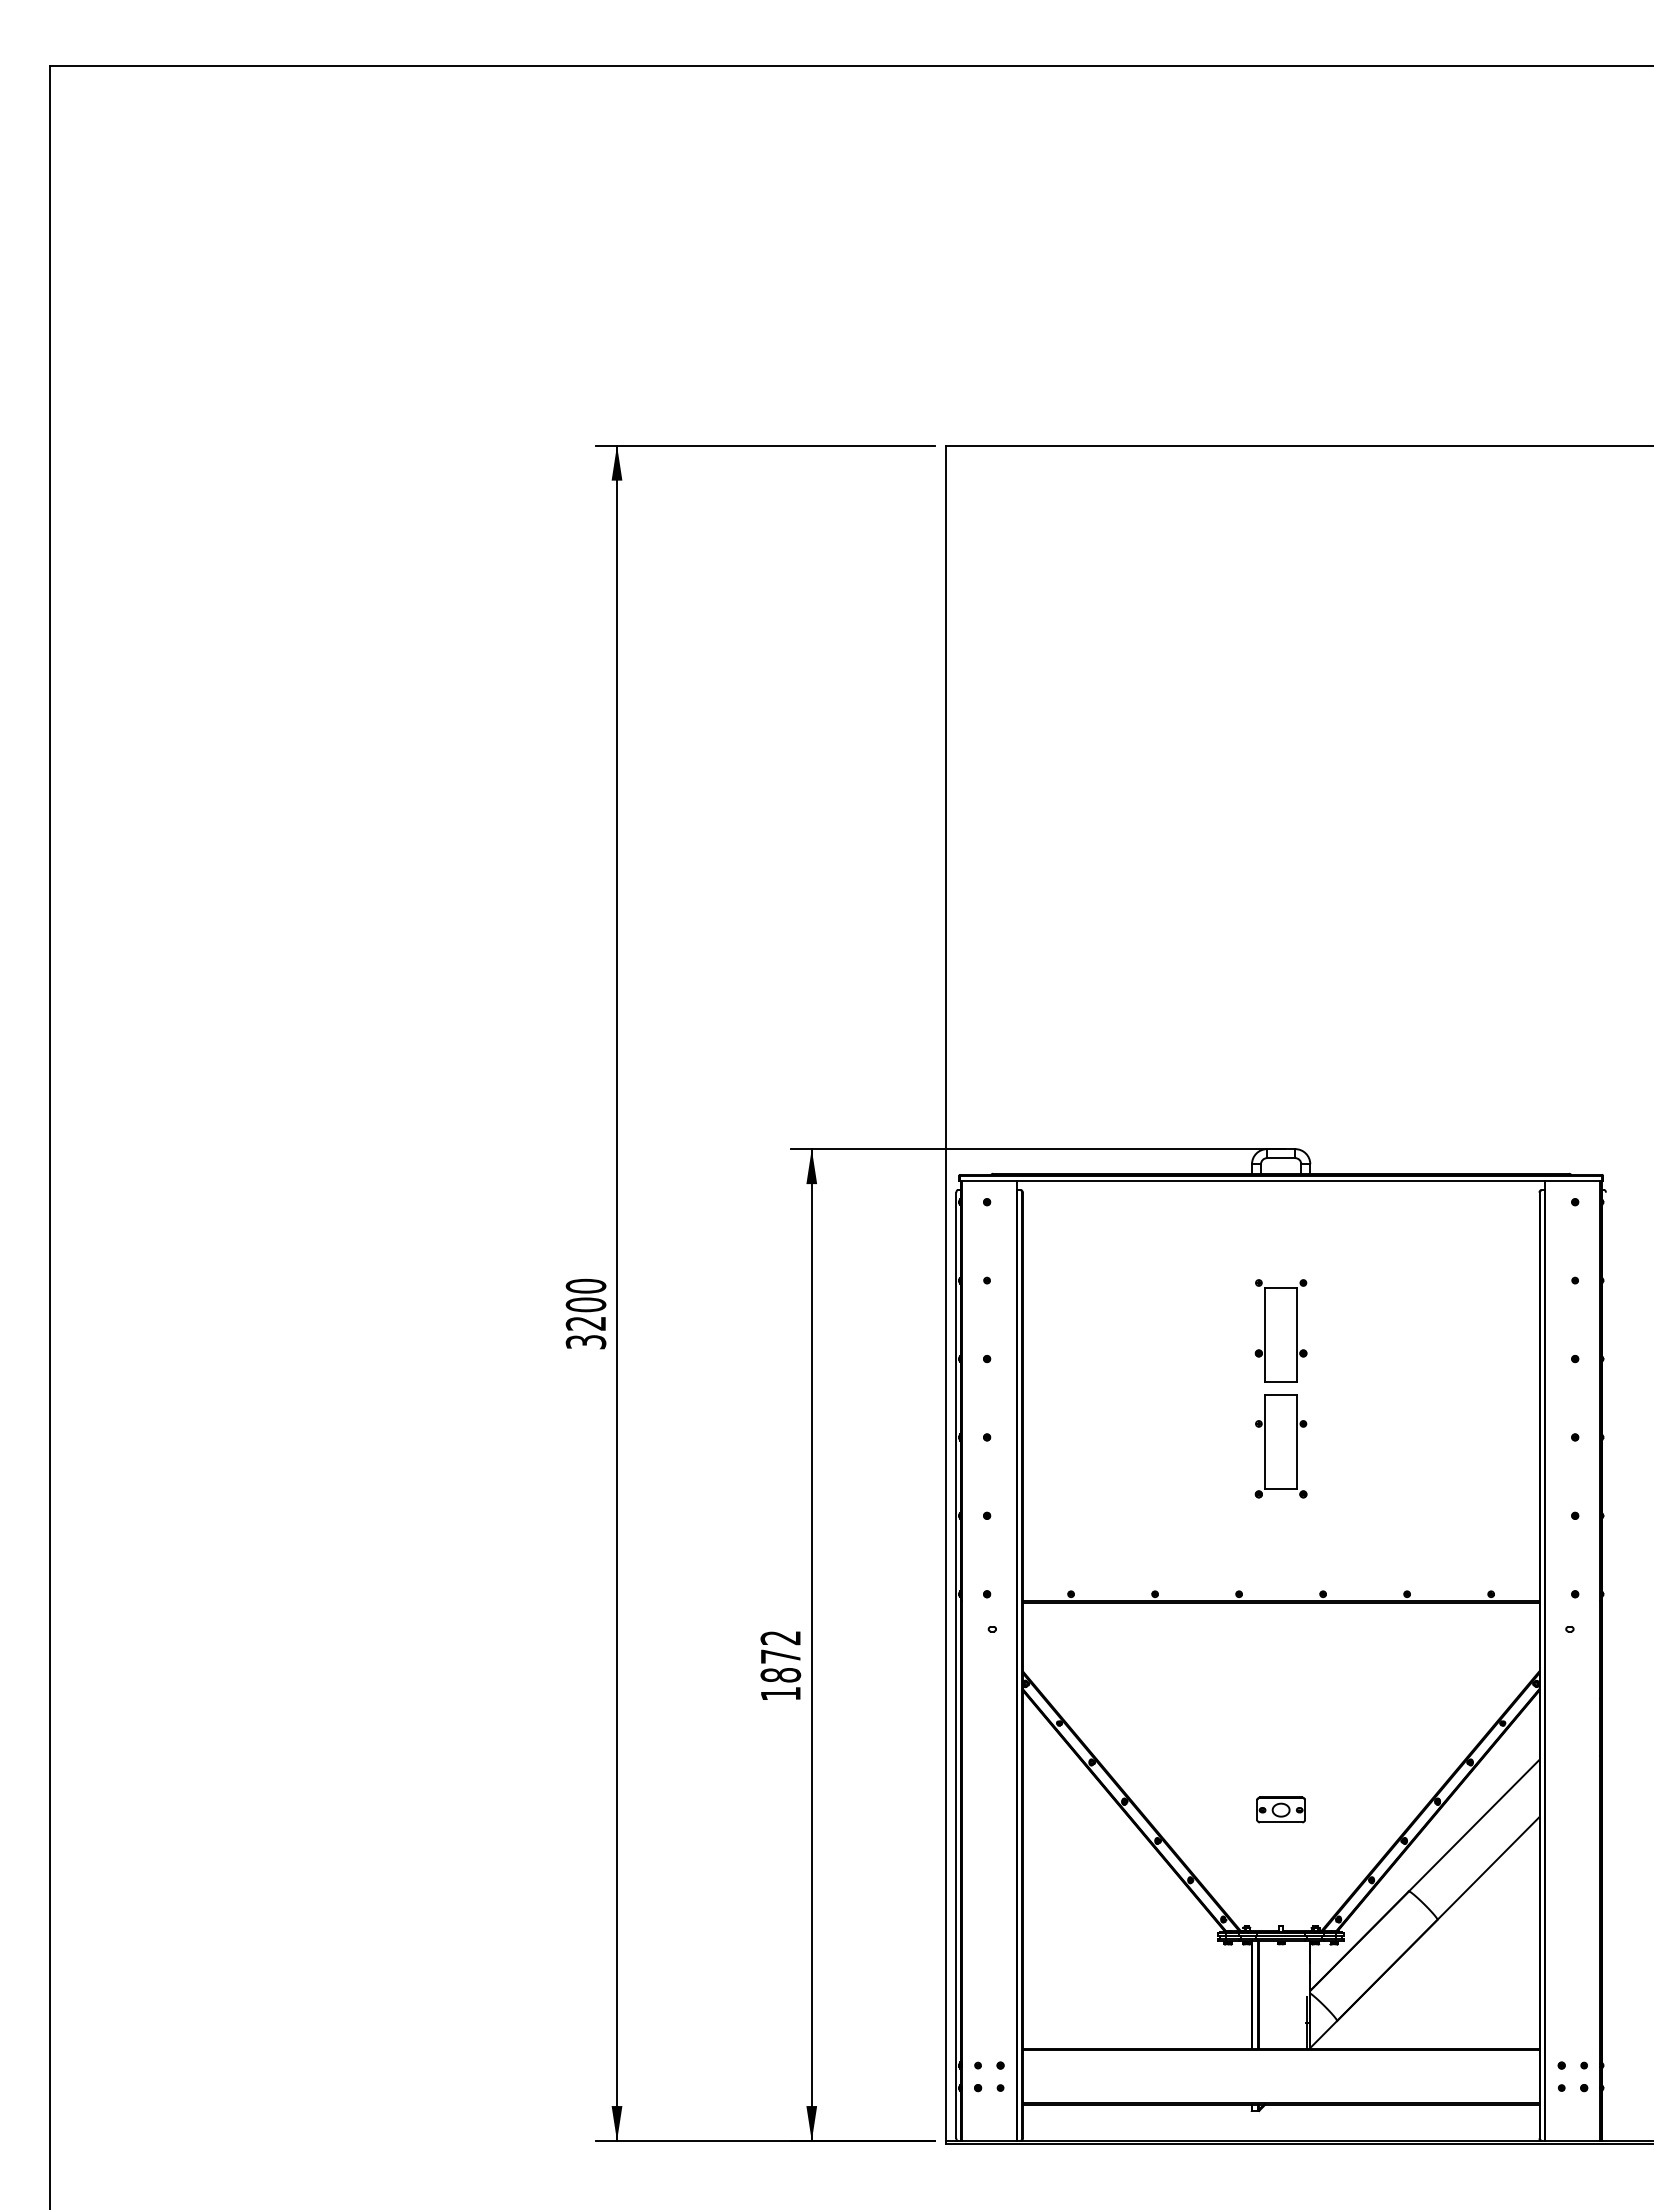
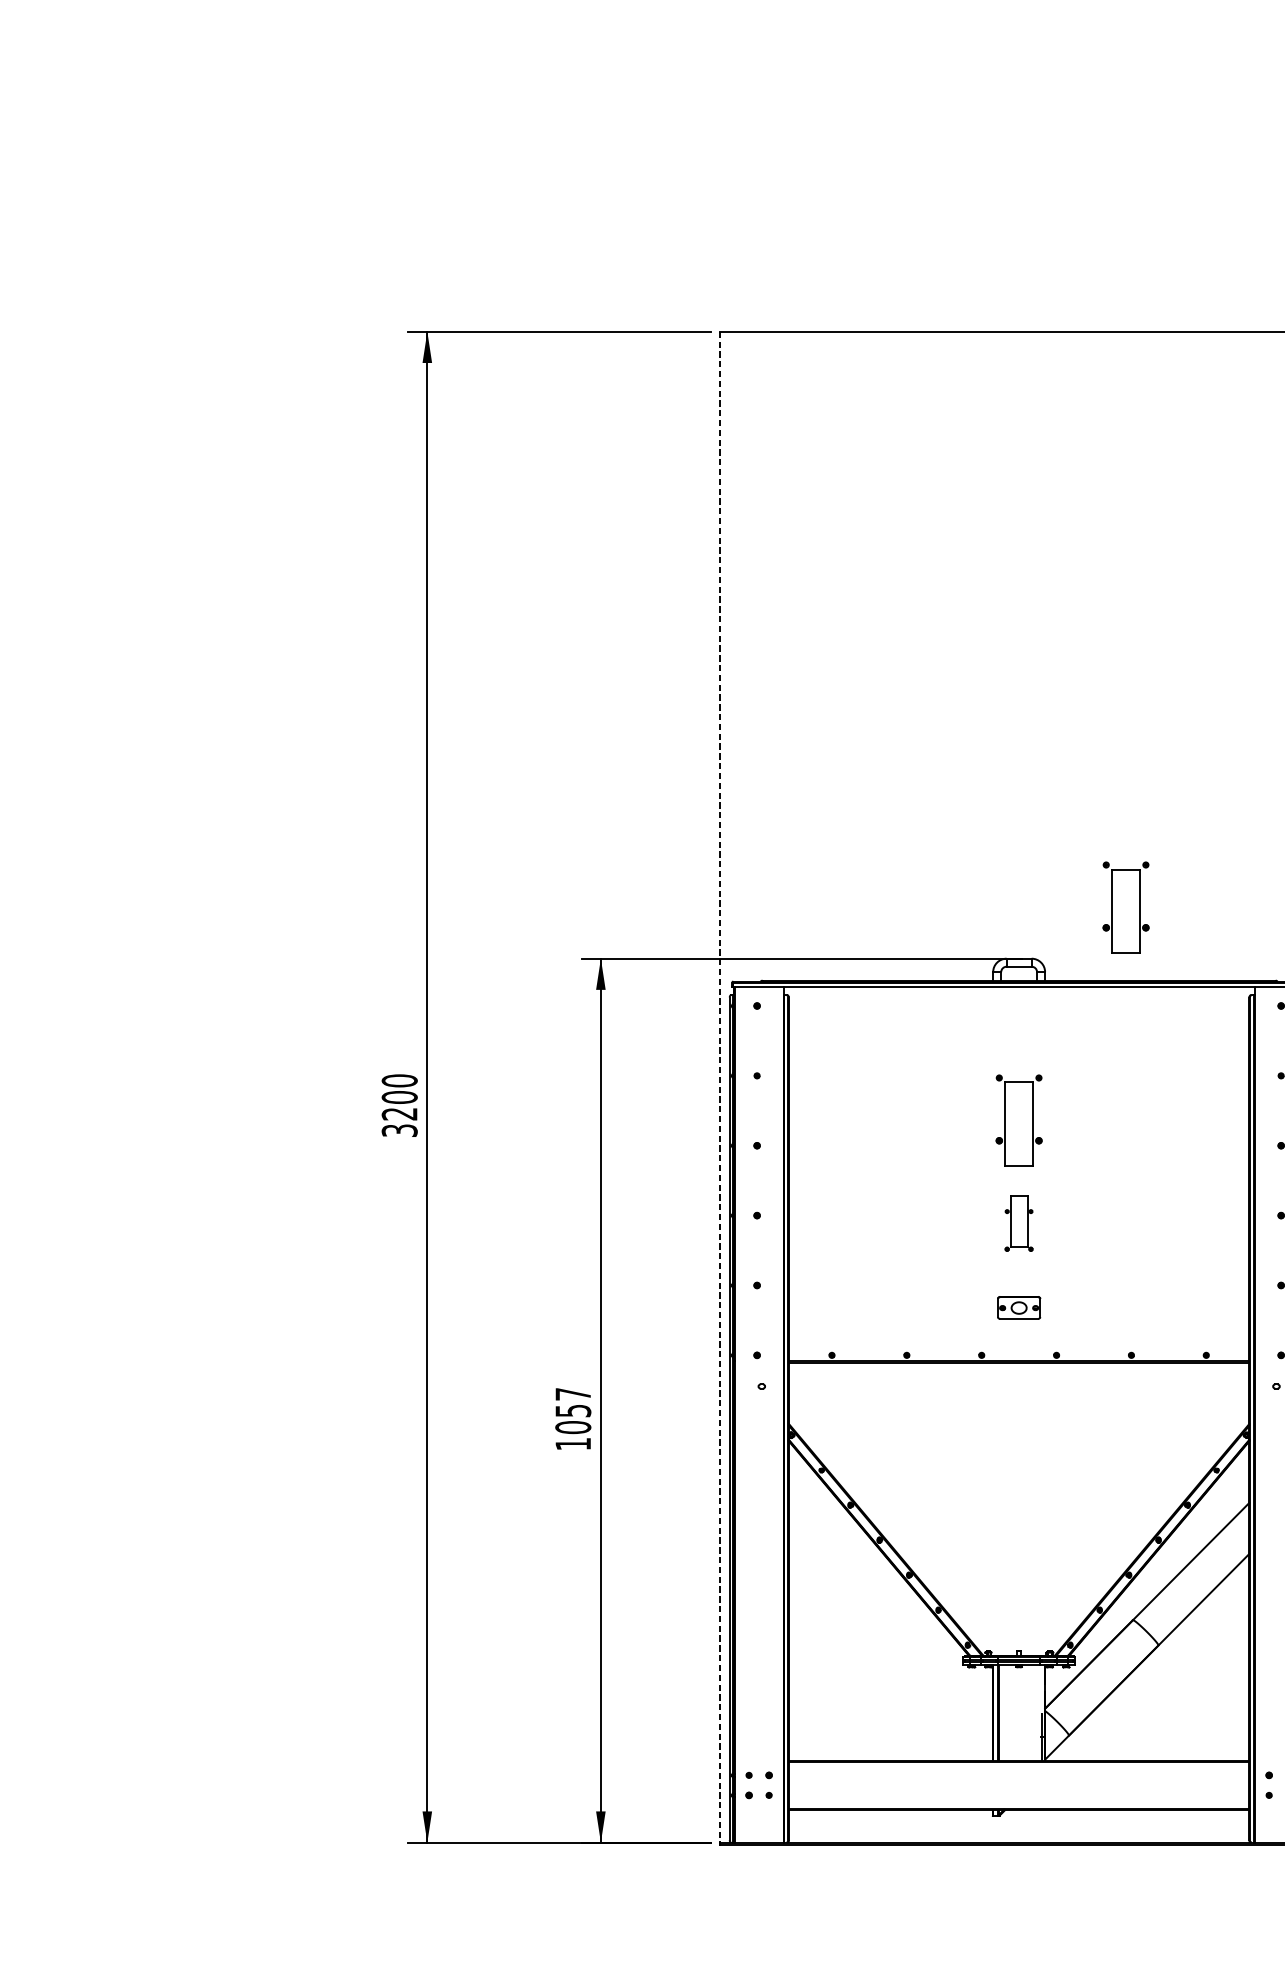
part: (1400, 1091) -> (1125, 907), added
line: (945, 1293) -> (720, 1087), solid -> dashed
part: (1280, 1446) -> (1018, 1223), size x0.6
text: (780, 1656) -> (573, 1410), 1872 -> 1057
part: (1280, 1809) -> (1018, 1307), moved

